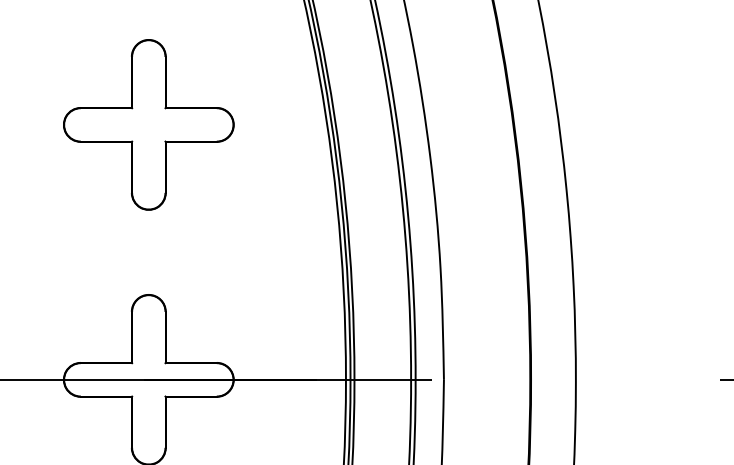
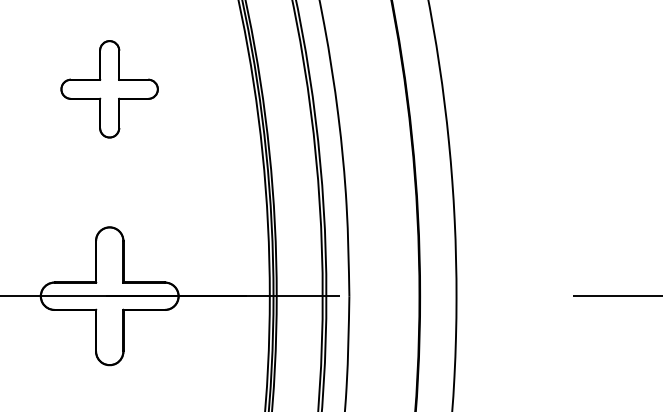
part: (148, 125) -> (109, 89), size x0.7

